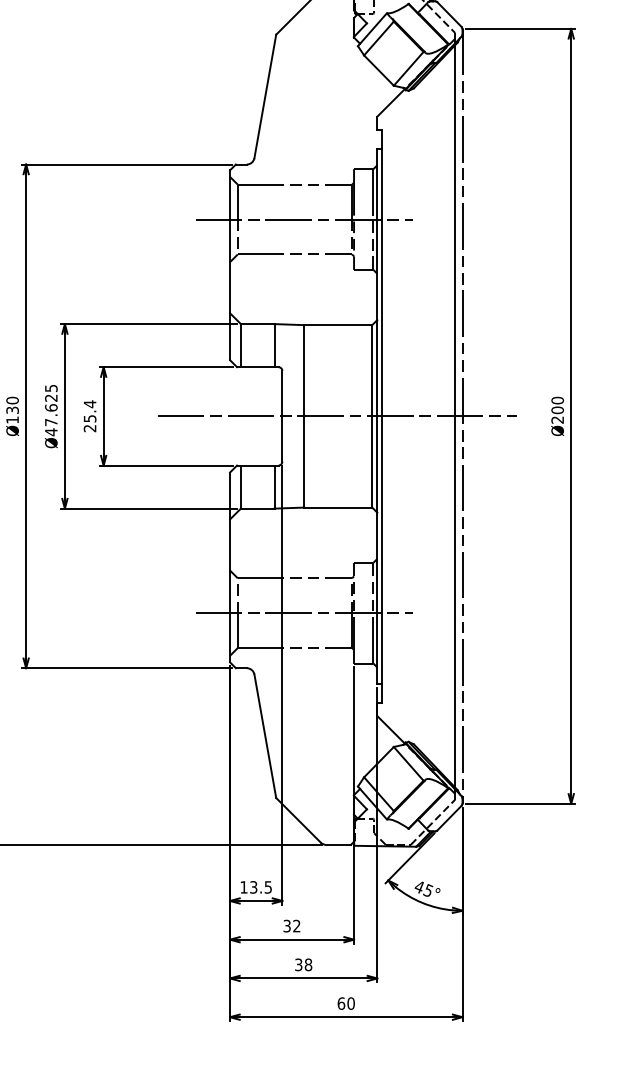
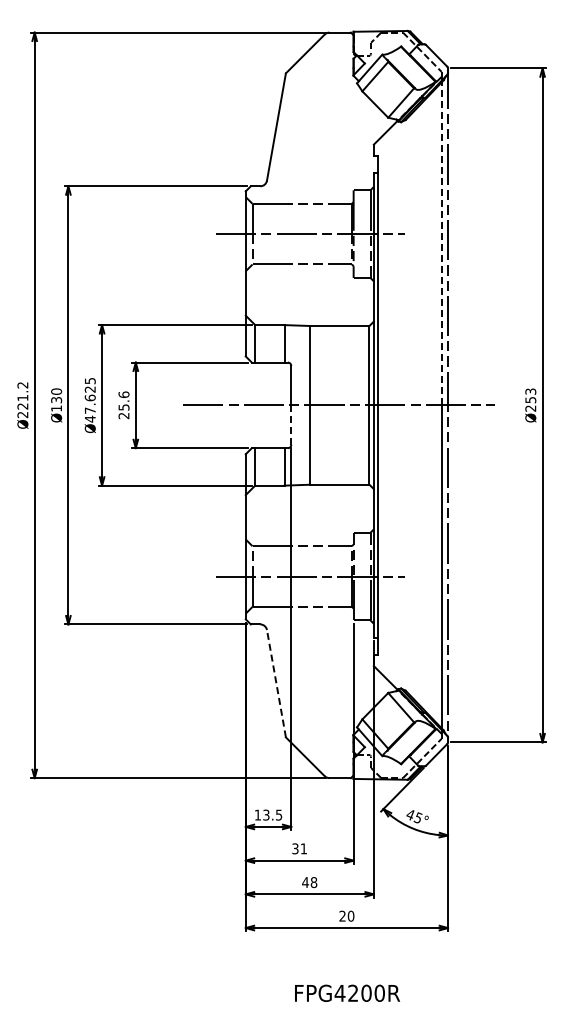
line: (455, 230) -> (441, 243), solid -> dashed
text: (89, 403) -> (123, 394), 25.4 -> 25.6
text: (557, 405) -> (530, 395), Ø200 -> Ø253
line: (282, 439) -> (291, 425), solid -> dashed
line: (265, 736) -> (276, 683), solid -> dashed
text: (296, 925) -> (303, 848), 32 -> 31
text: (298, 964) -> (305, 882), 38 -> 48
text: (341, 1002) -> (342, 915), 60 -> 20

